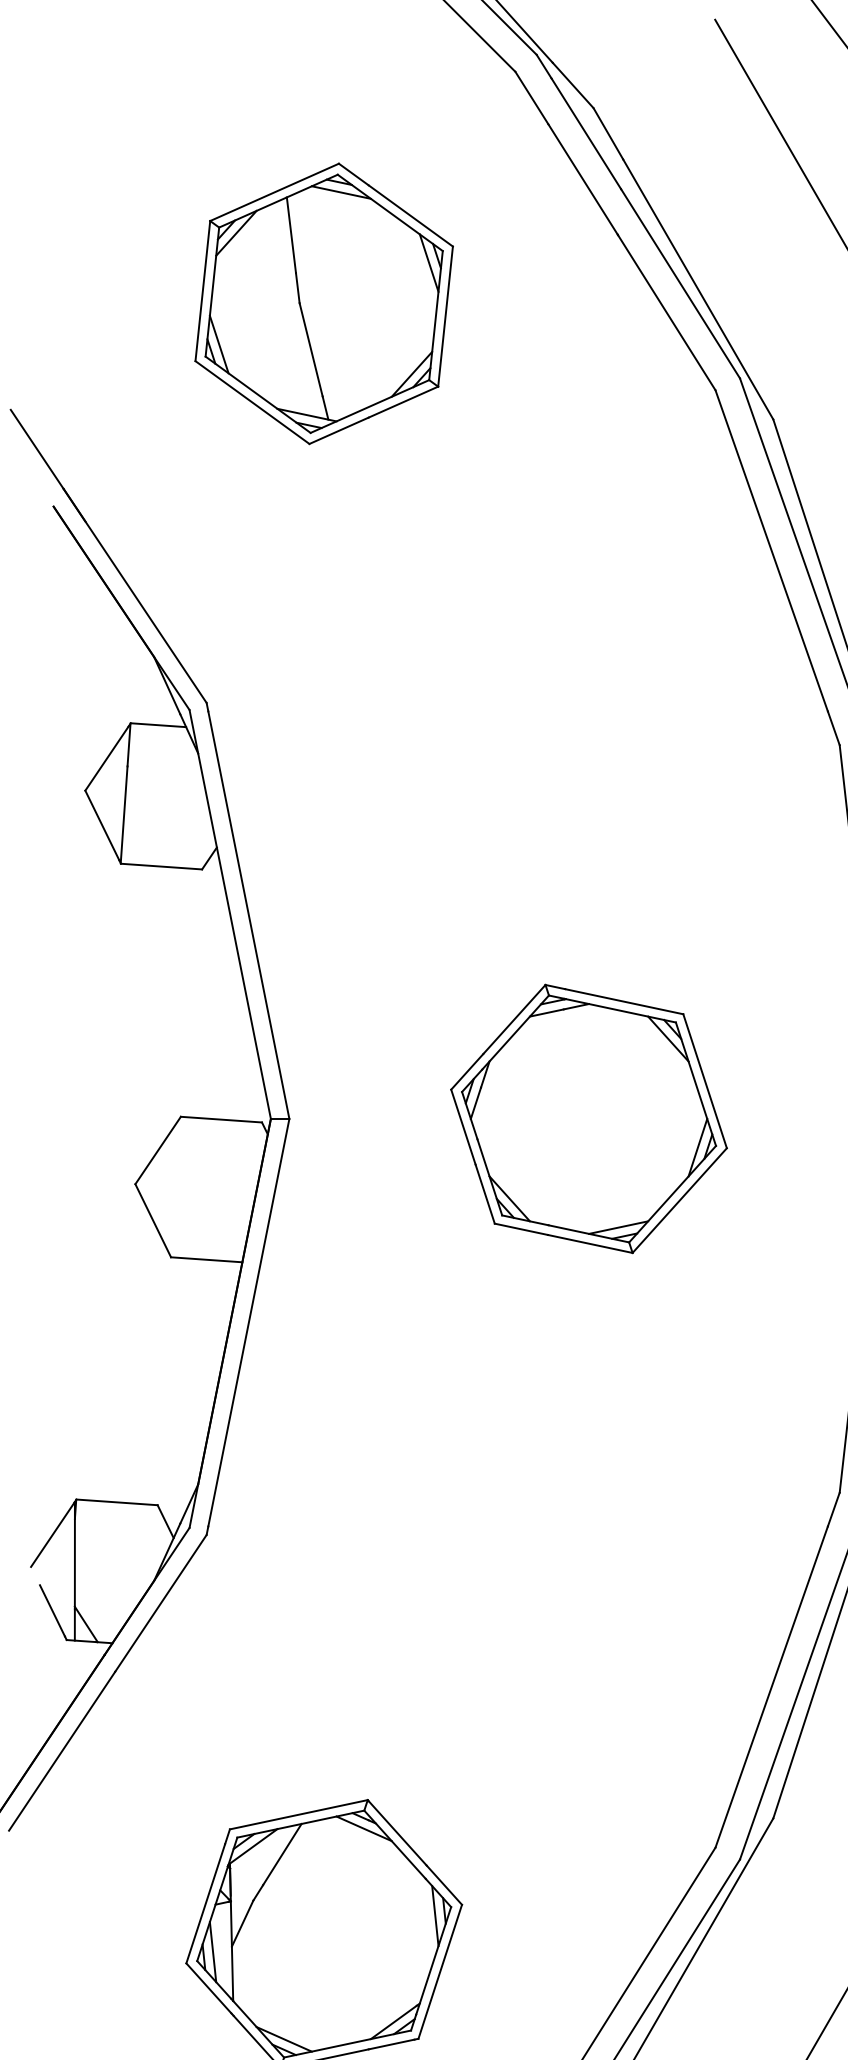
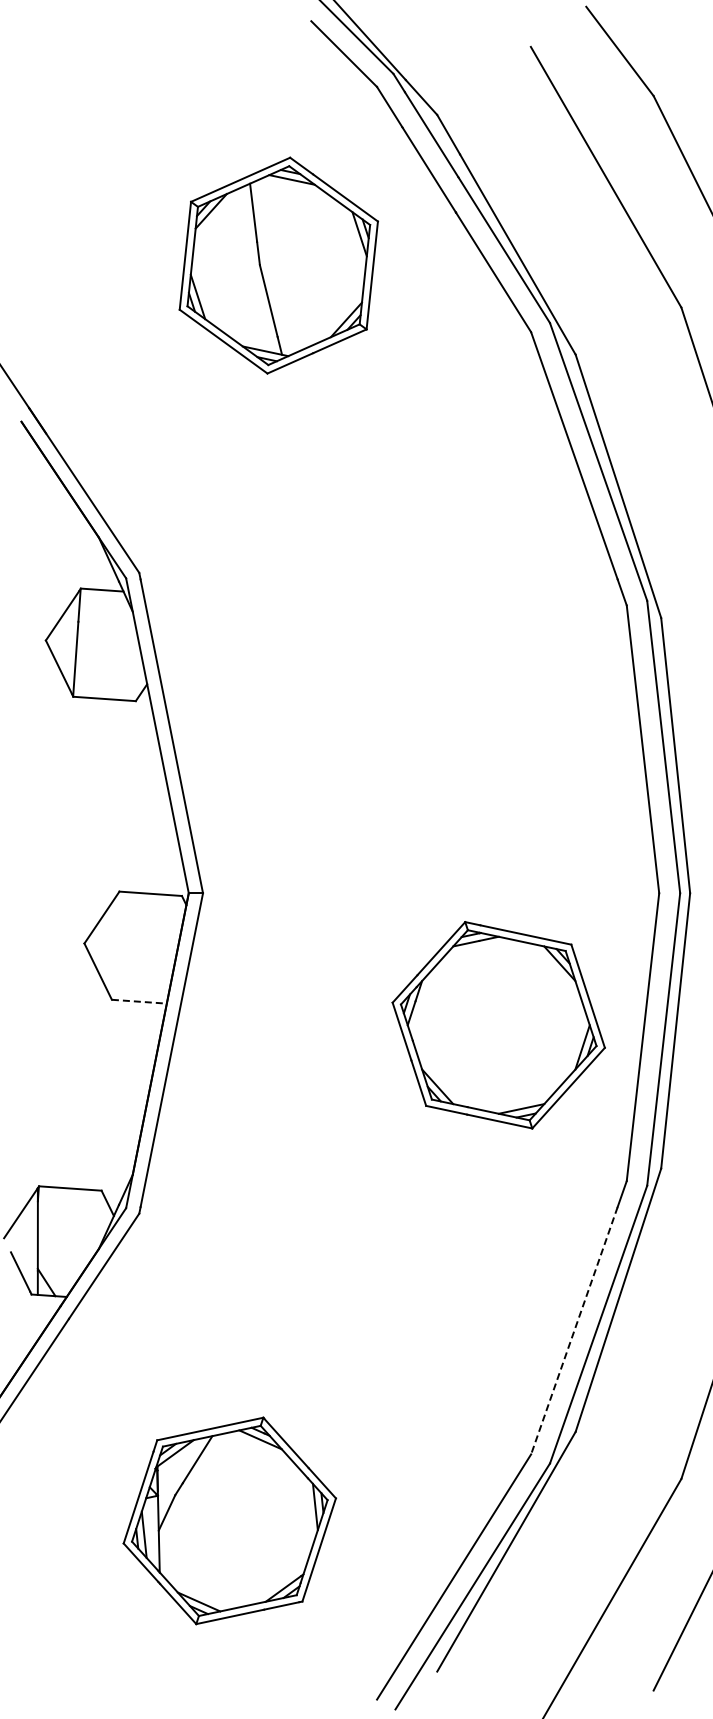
part: (323, 303) -> (278, 265), moved
part: (588, 1119) -> (498, 1025), moved
line: (206, 1259) -> (139, 1001), solid -> dashed
line: (771, 1686) -> (574, 1330), solid -> dashed

